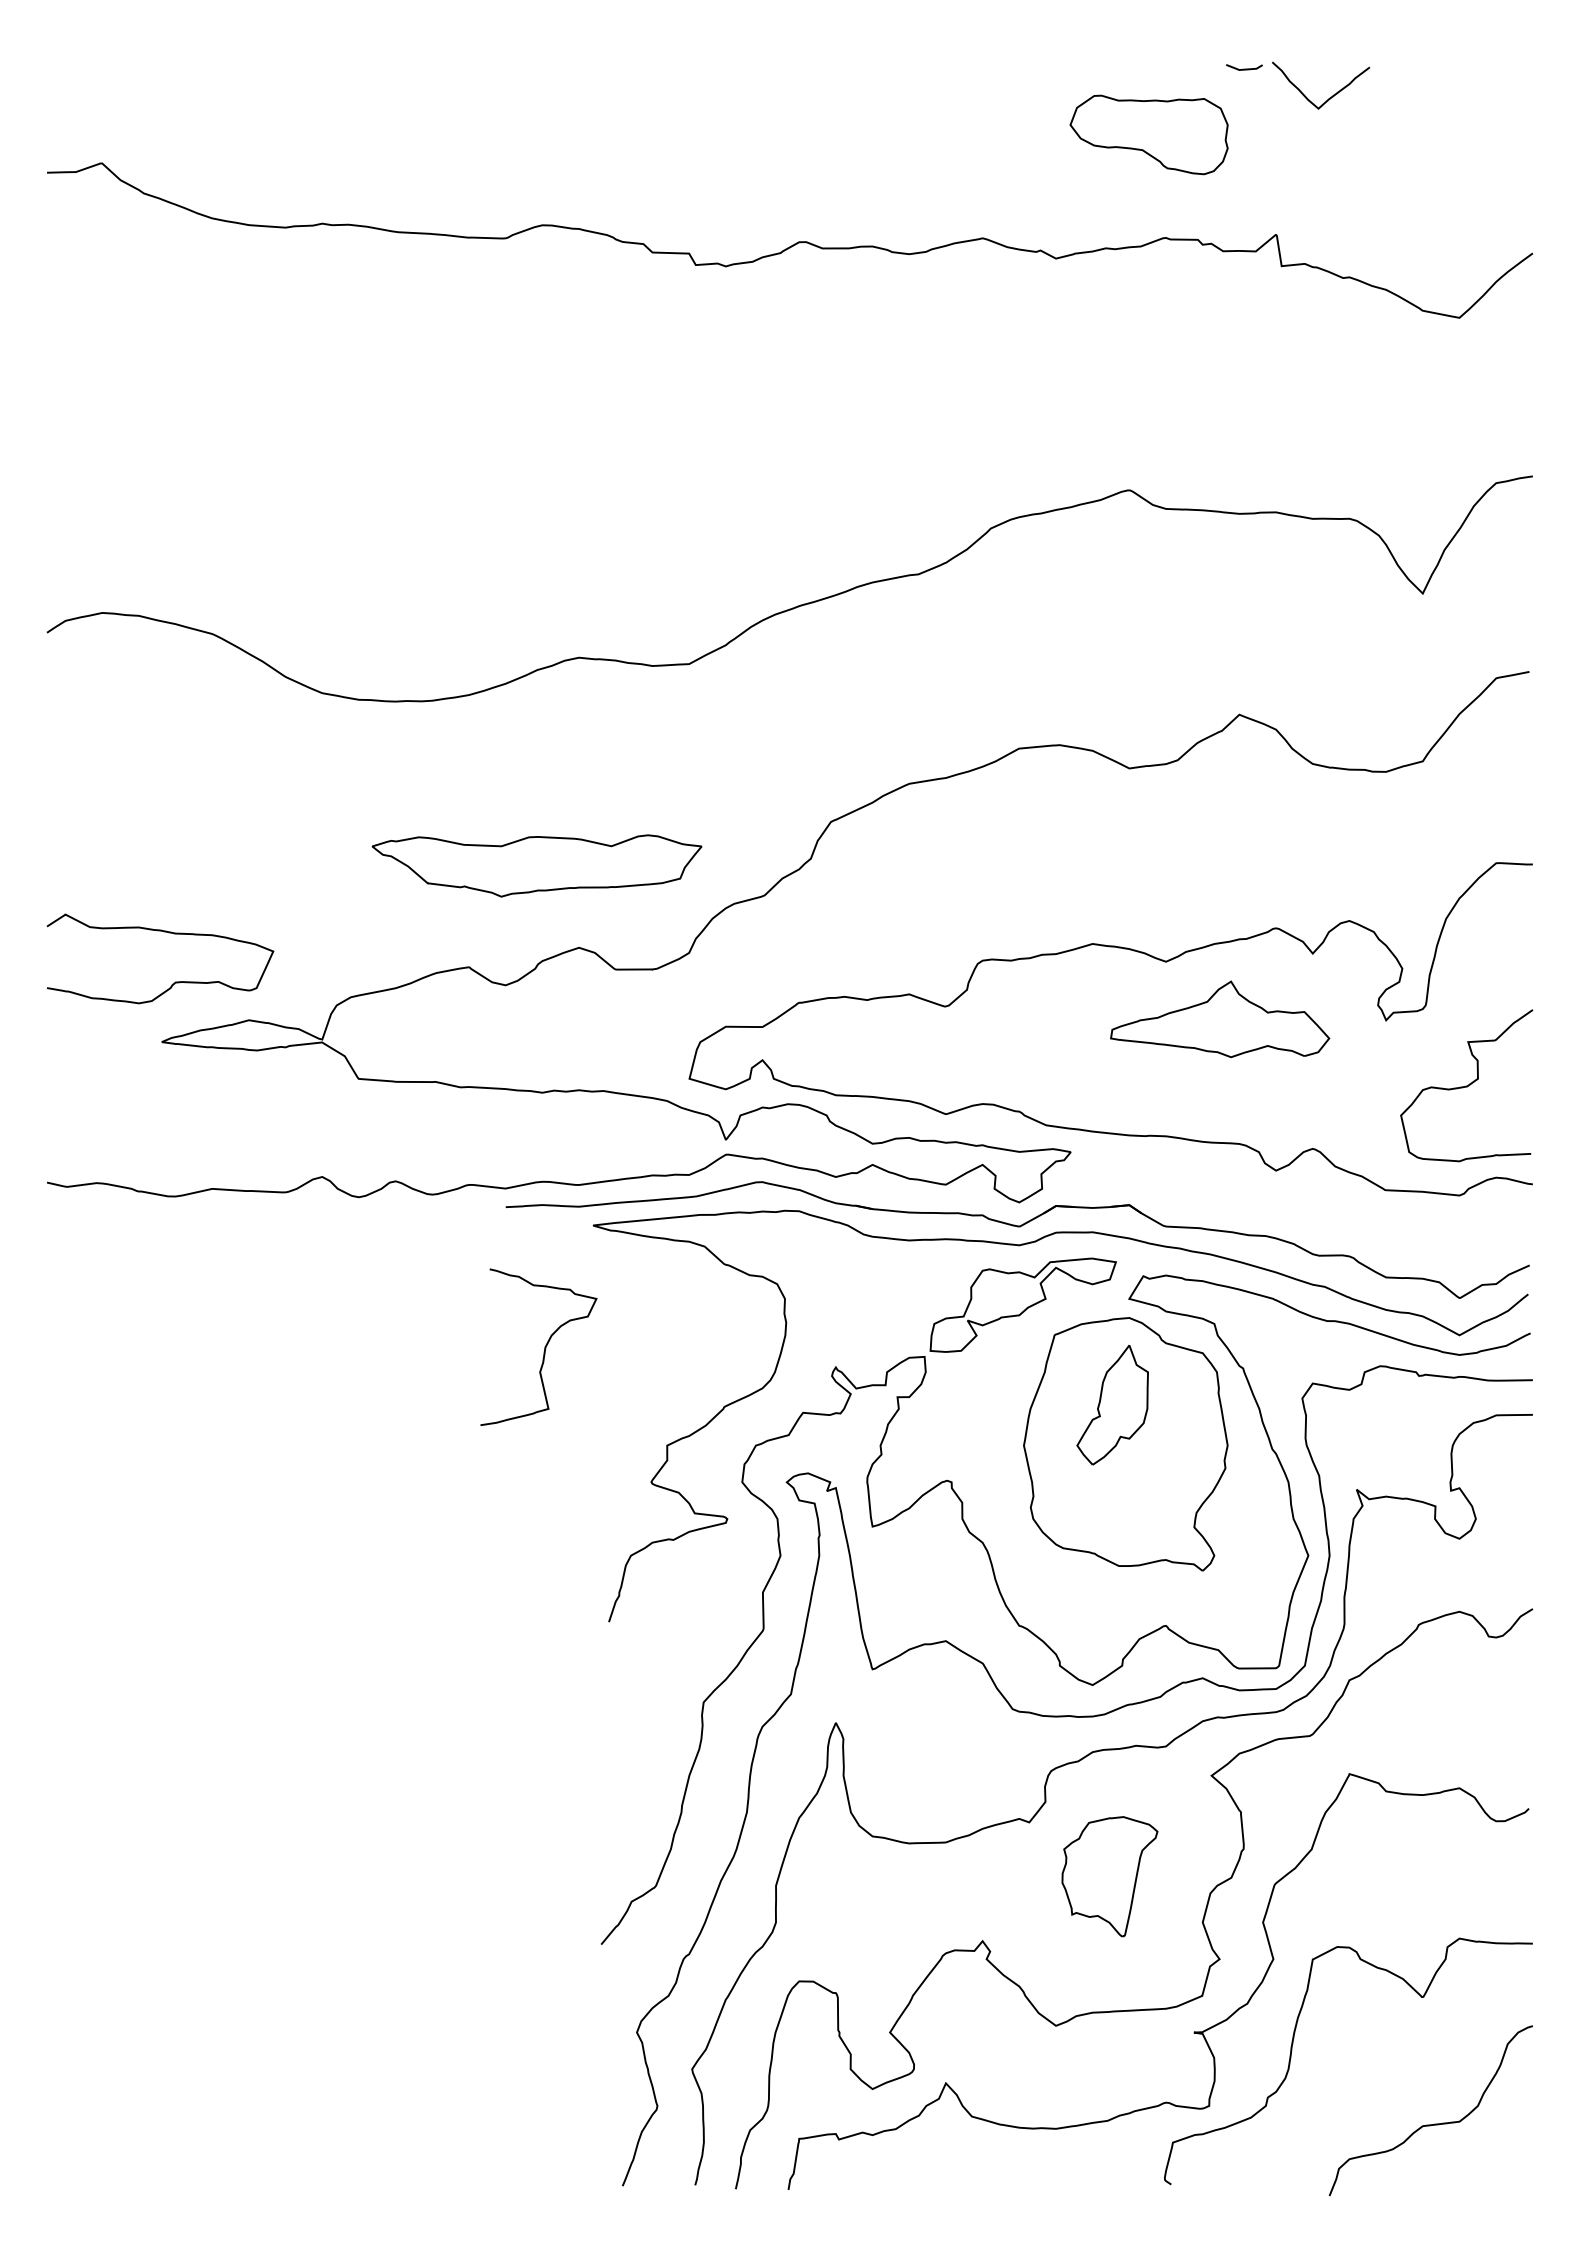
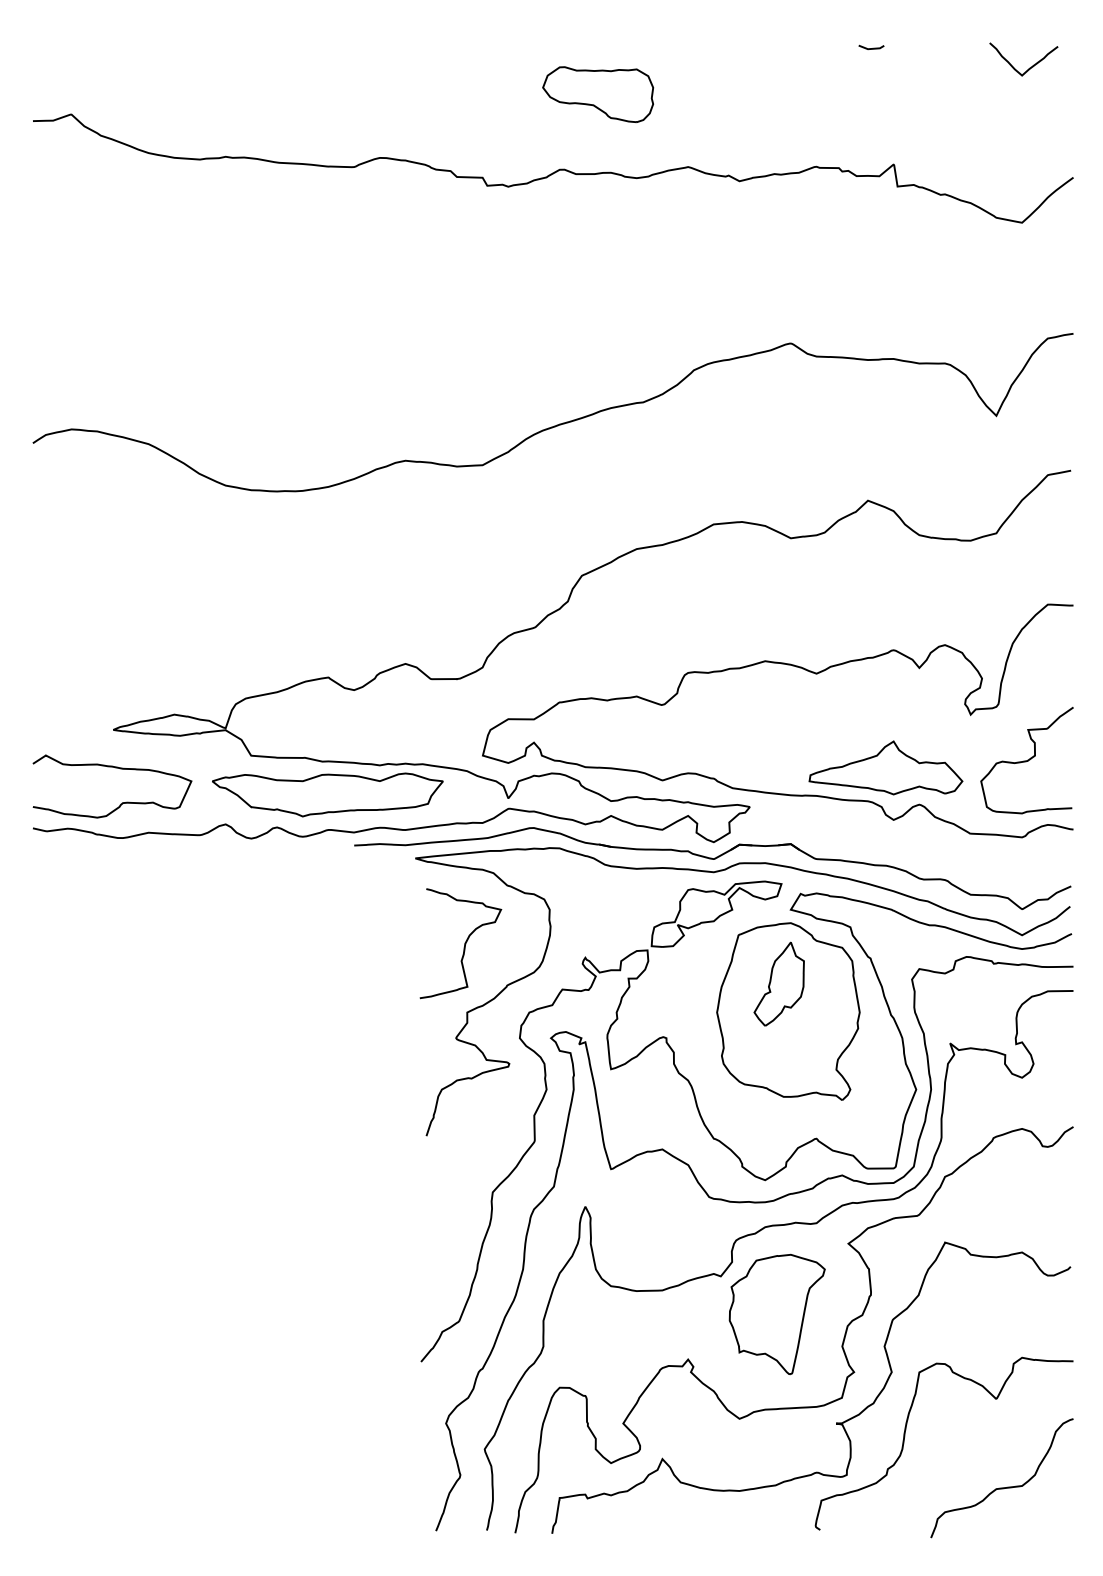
curve: (1329, 97) -> (1029, 67), moved
part: (1148, 134) -> (597, 94), moved
part: (536, 865) -> (327, 794), moved
curve: (164, 932) -> (115, 768), moved
part: (1220, 1019) -> (886, 768), moved
curve: (544, 1346) -> (464, 943), moved
part: (1109, 1876) -> (776, 1314), size x1.43

